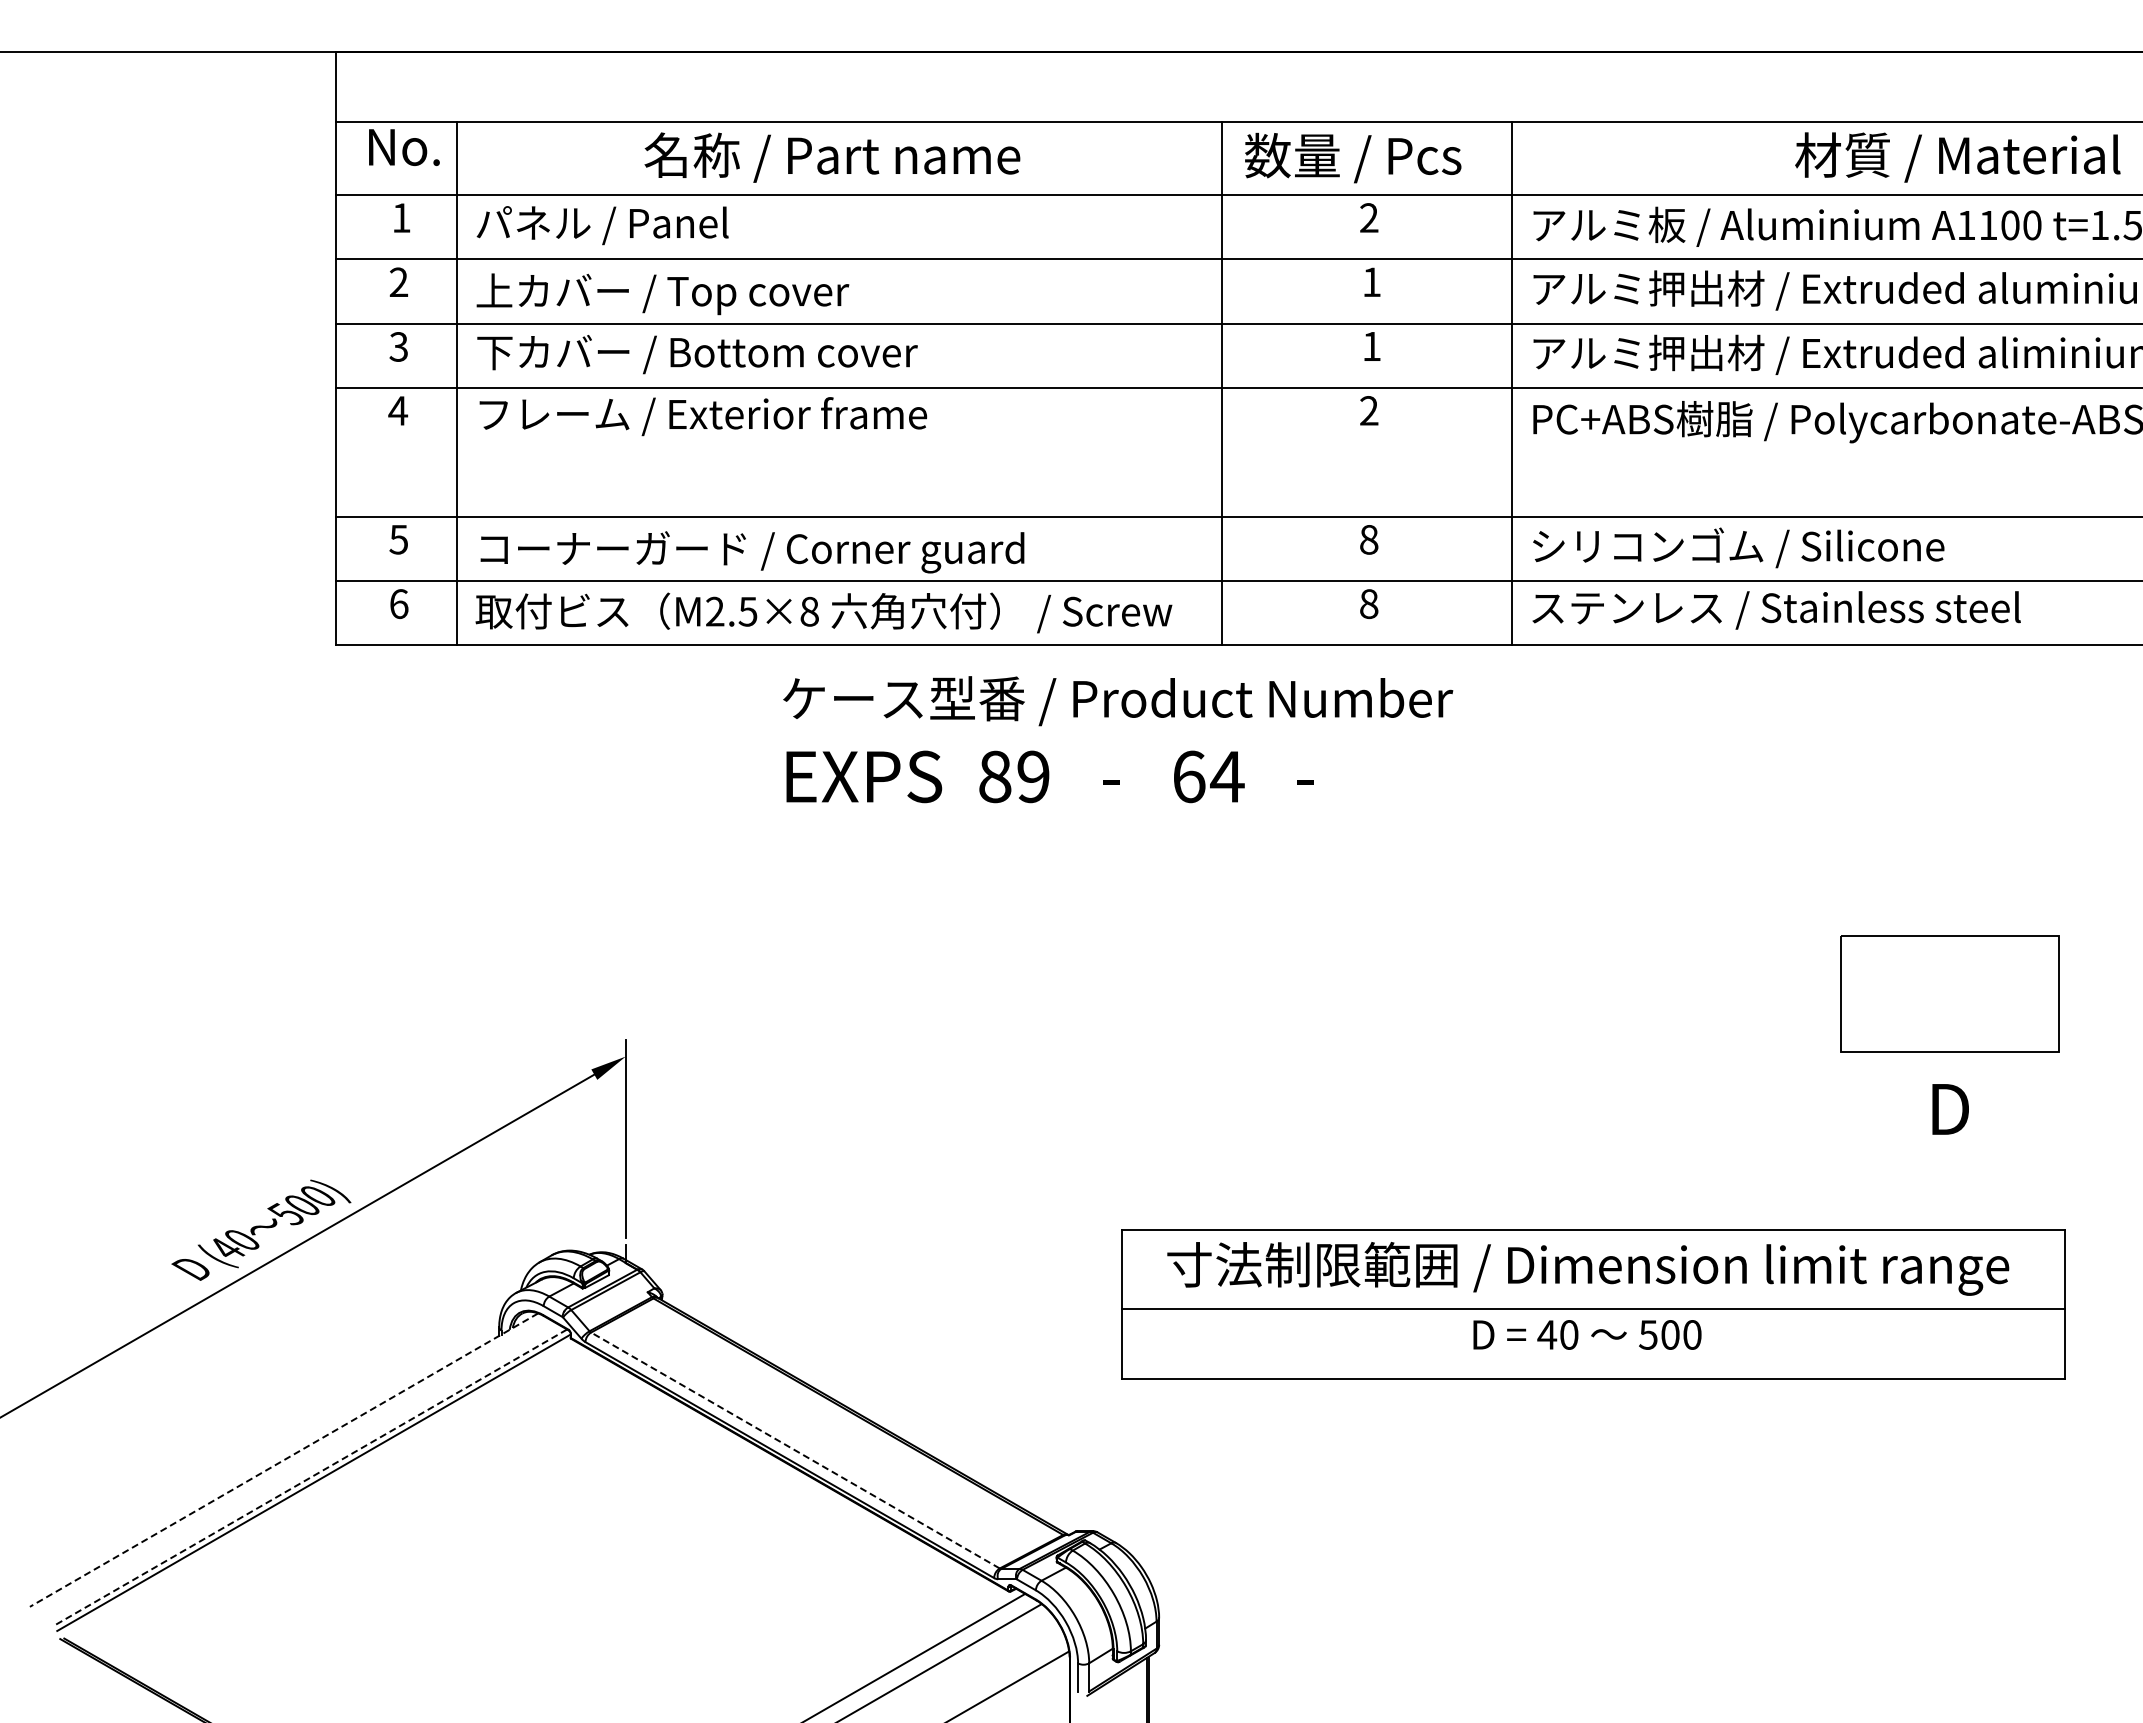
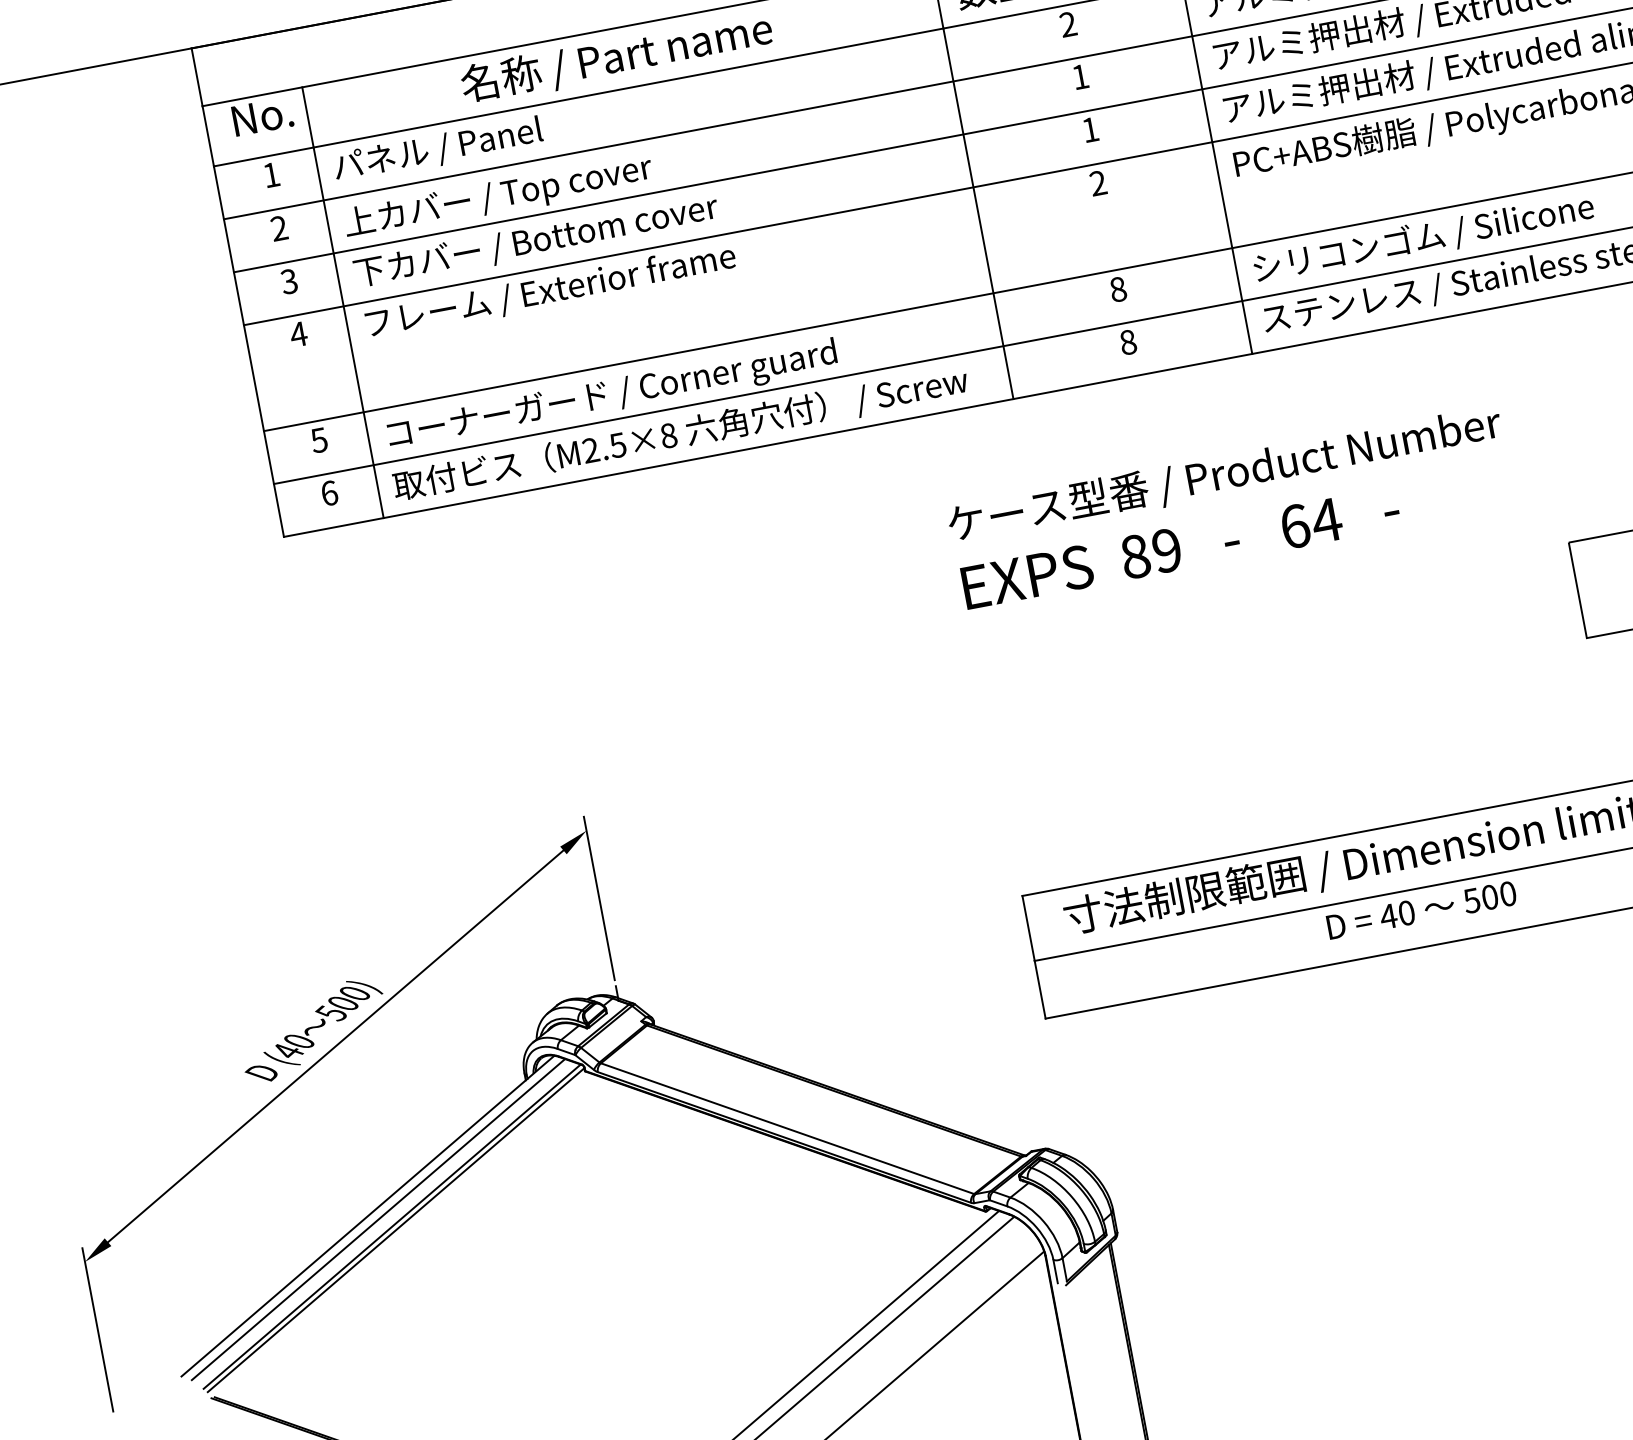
text: (1118, 739) -> (1231, 506), moved
line: (795, 1450) -> (787, 1128), dashed -> solid
line: (283, 1460) -> (367, 1216), dashed -> solid
line: (295, 1466) -> (378, 1219), added
line: (310, 1477) -> (392, 1226), dashed -> solid

